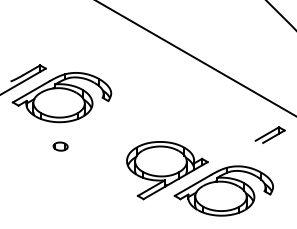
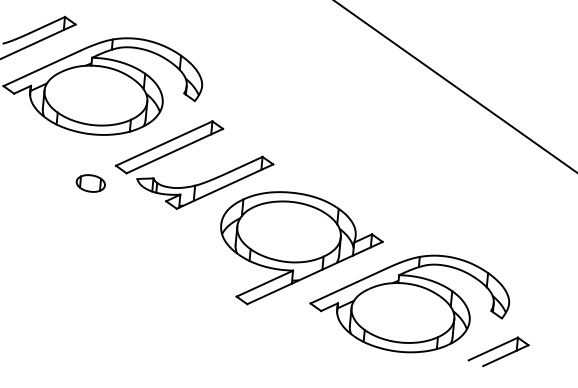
part: (269, 134) -> (497, 350), moved
part: (115, 140) -> (201, 181), added

